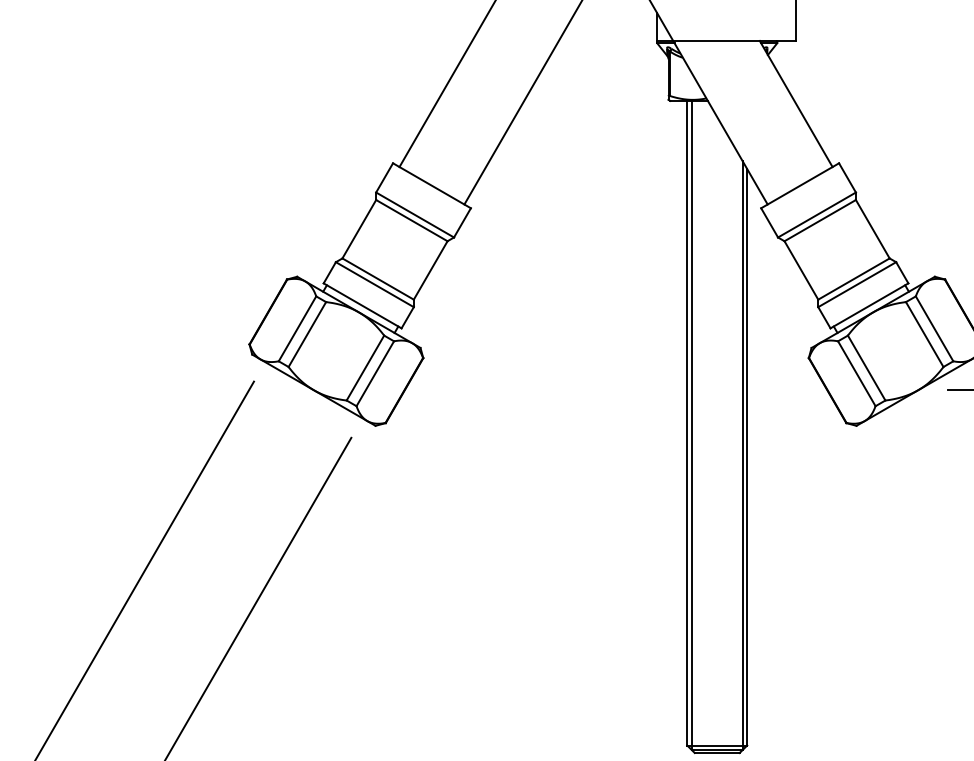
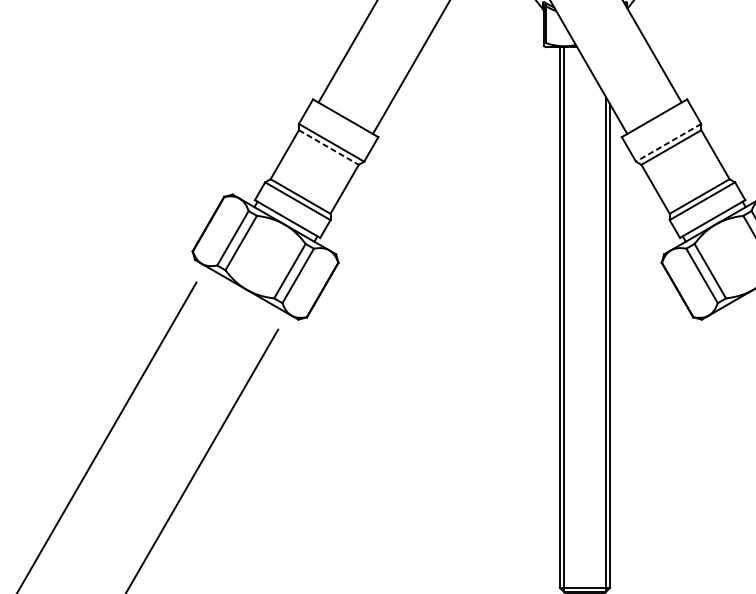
line: (816, 215) -> (668, 143), solid -> dashed
line: (412, 220) -> (329, 147), solid -> dashed

